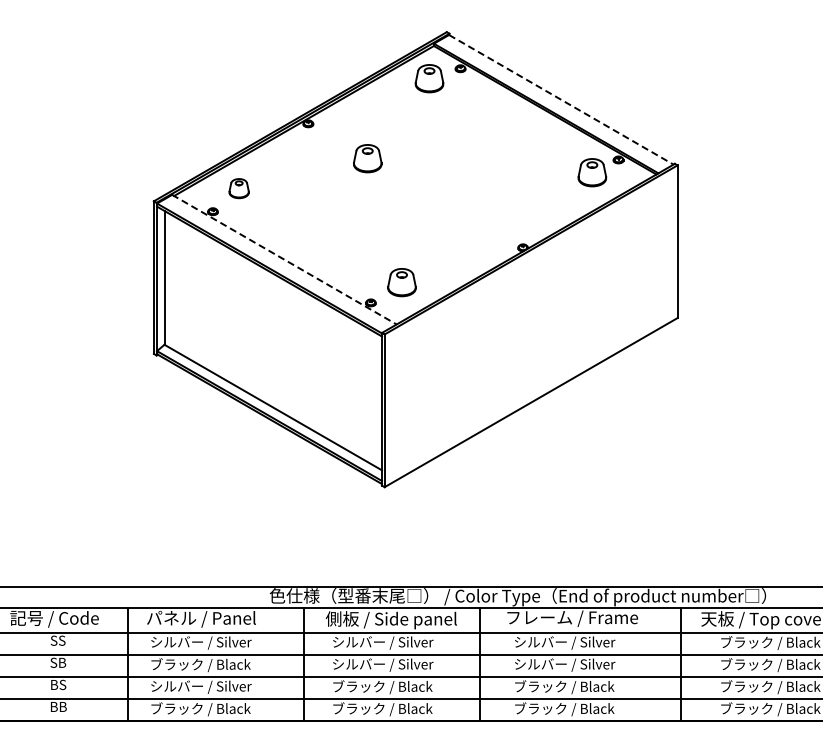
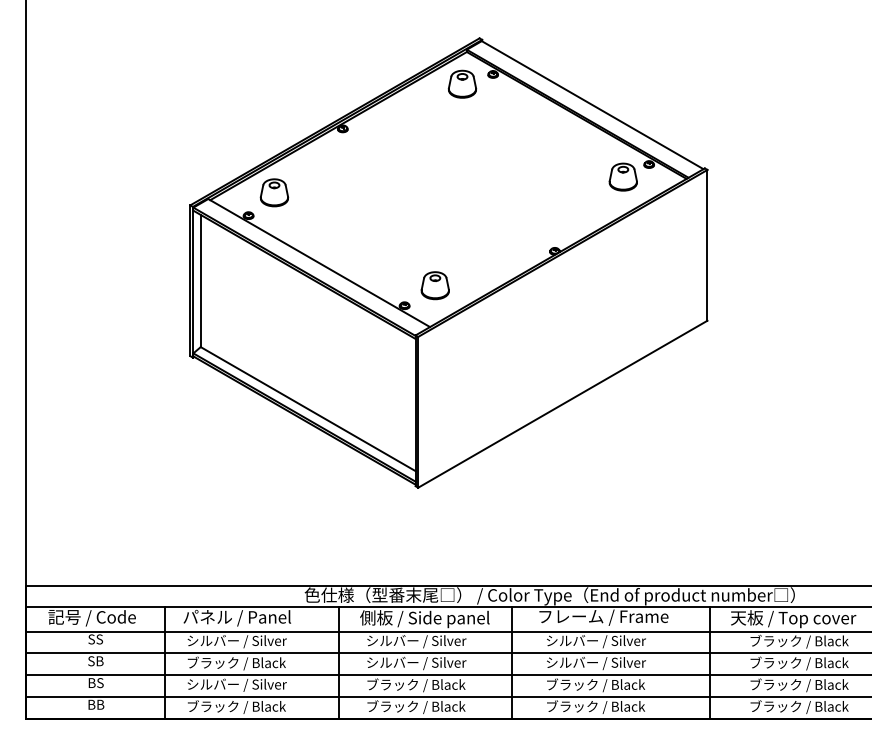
line: (562, 100) -> (593, 105), dashed -> solid
part: (367, 157) -> (401, 162), removed
part: (239, 188) -> (274, 192), size x1.43
line: (284, 260) -> (319, 263), dashed -> solid

